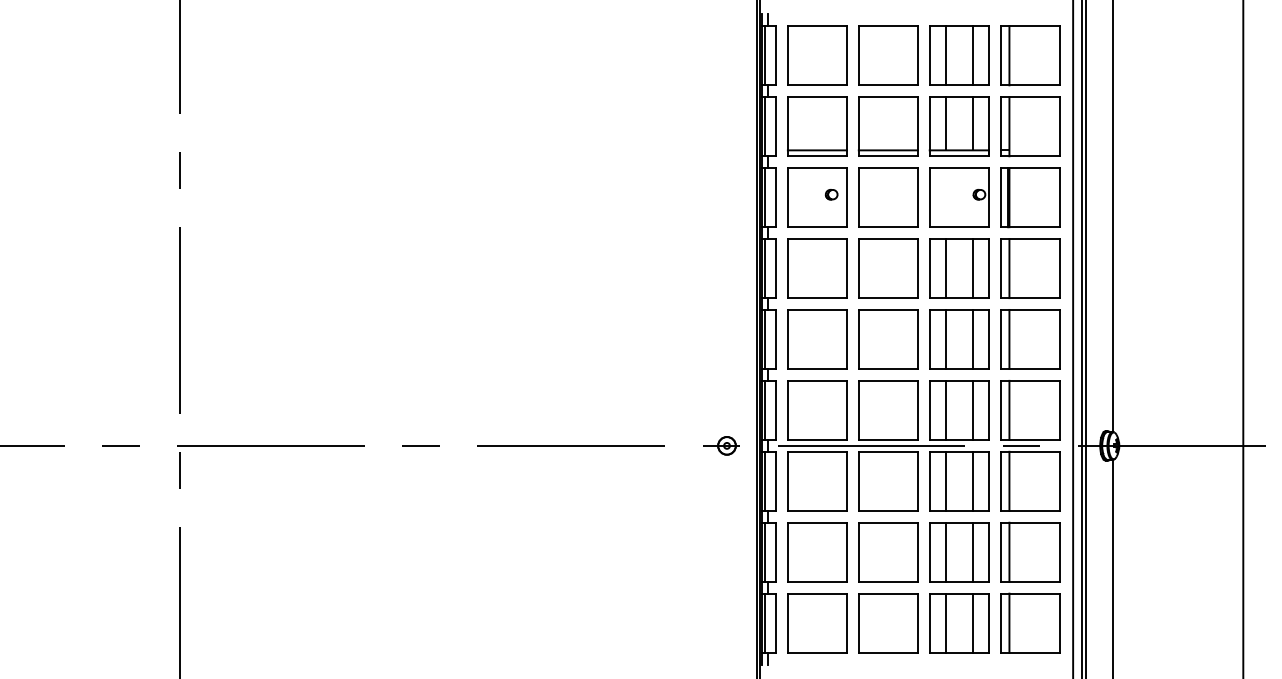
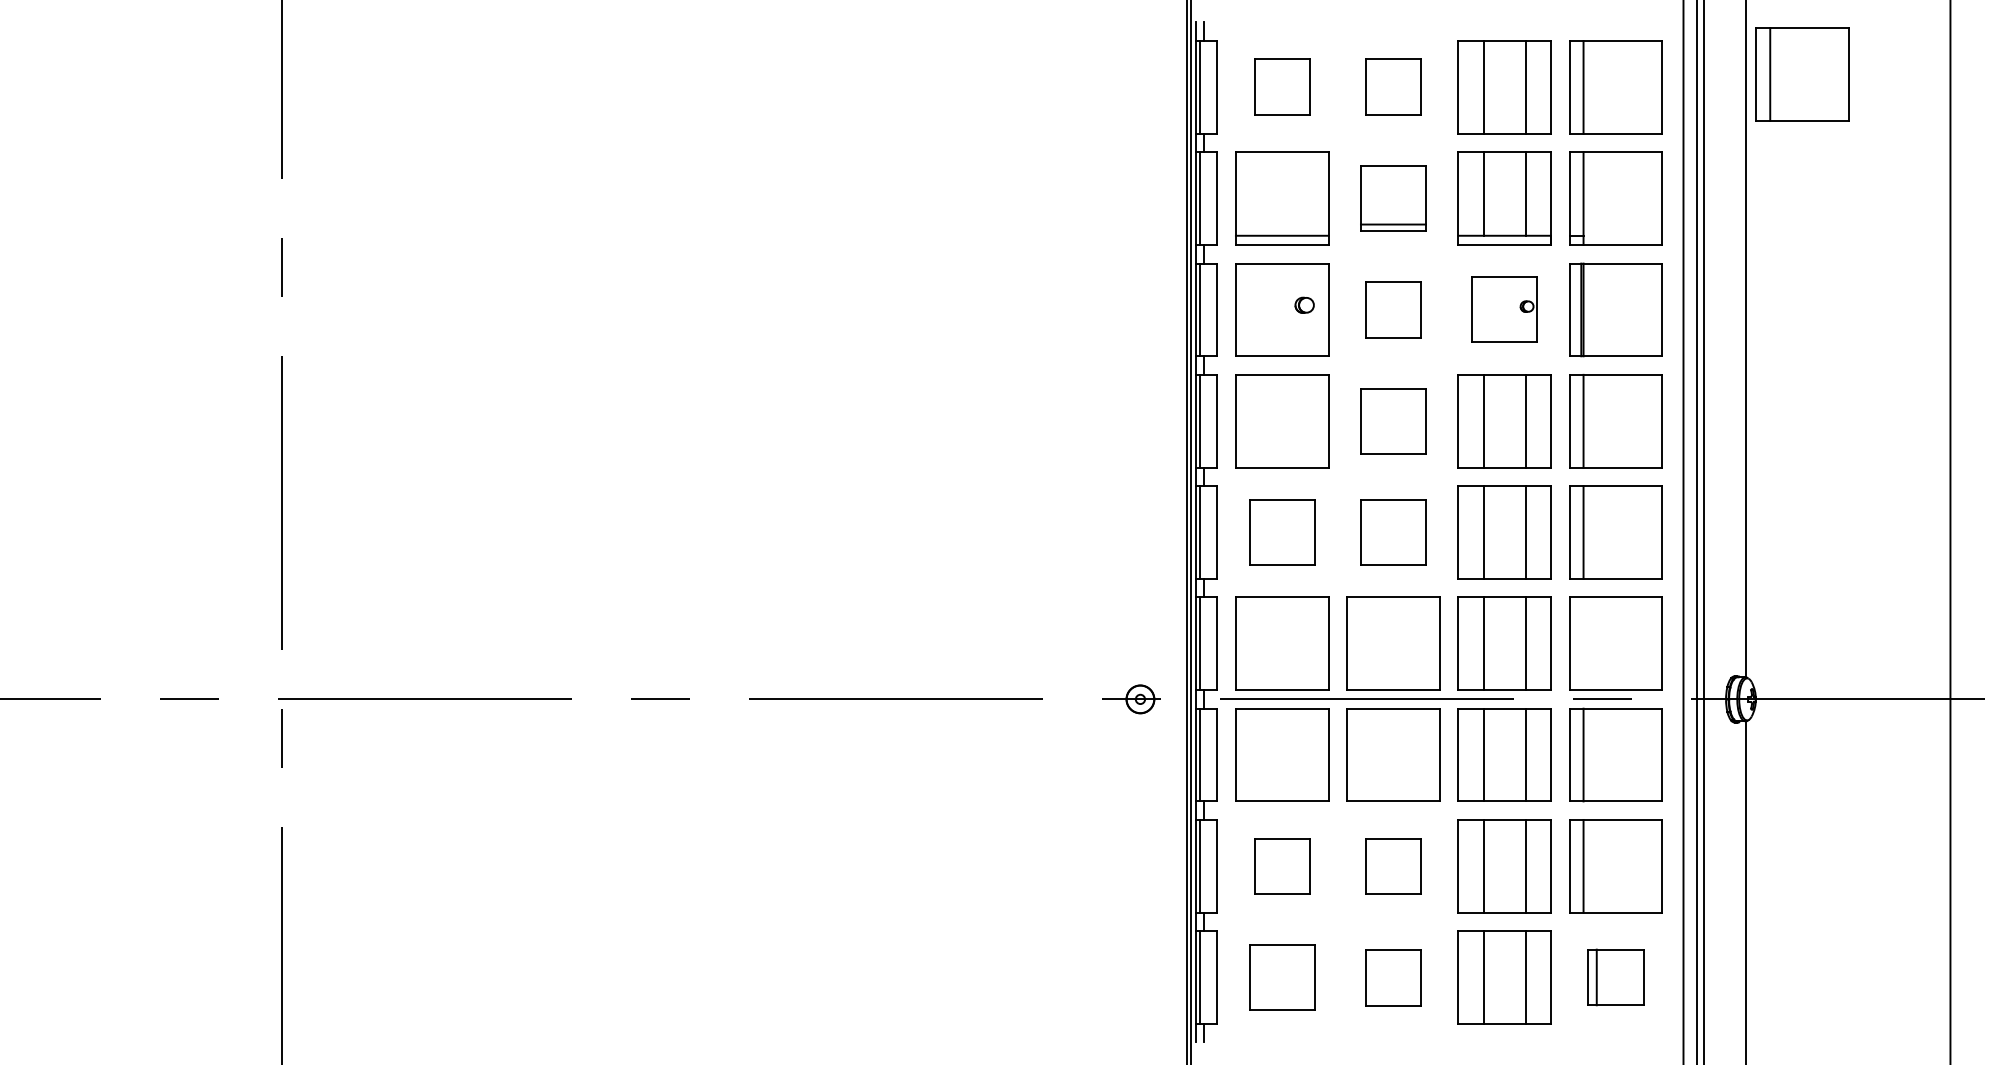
part: (1149, 47) -> (1803, 74), added
part: (817, 55) -> (1282, 86), size x0.6
part: (888, 55) -> (1393, 86), size x0.6
part: (887, 126) -> (1392, 198), size x0.7
part: (888, 197) -> (1393, 309), size x0.6
part: (959, 197) -> (1505, 309), size x0.7
part: (888, 268) -> (1393, 421), size x0.7
part: (817, 339) -> (1282, 532), size x0.7
part: (888, 339) -> (1393, 532), size x0.7
line: (1009, 409) -> (1583, 642), removed
part: (817, 552) -> (1282, 866), size x0.6
part: (888, 552) -> (1393, 866), size x0.6
part: (1030, 622) -> (1616, 976), size x0.6
part: (817, 623) -> (1282, 978), size x0.7
part: (888, 623) -> (1393, 978), size x0.6

